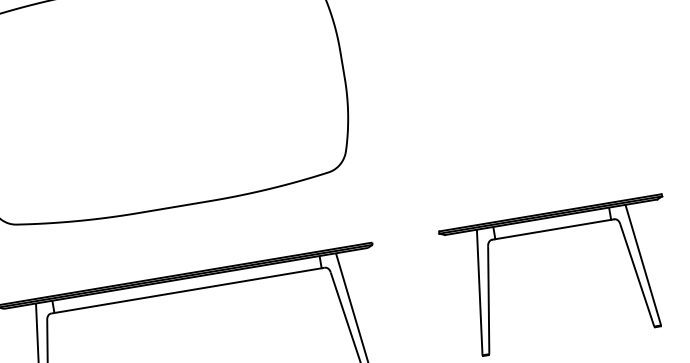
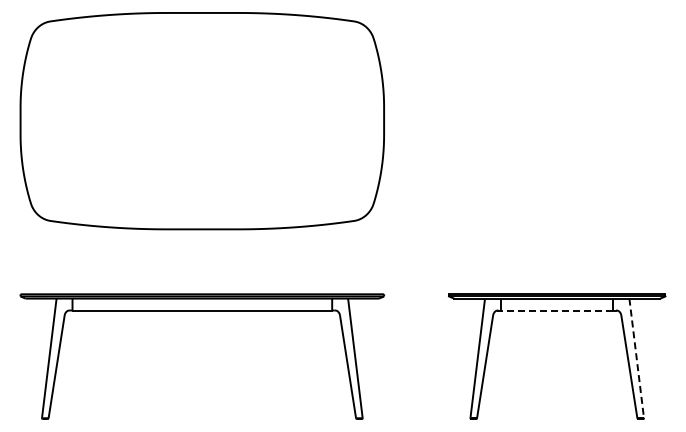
line: (552, 229) -> (556, 310), solid -> dashed
line: (643, 265) -> (636, 358), solid -> dashed

